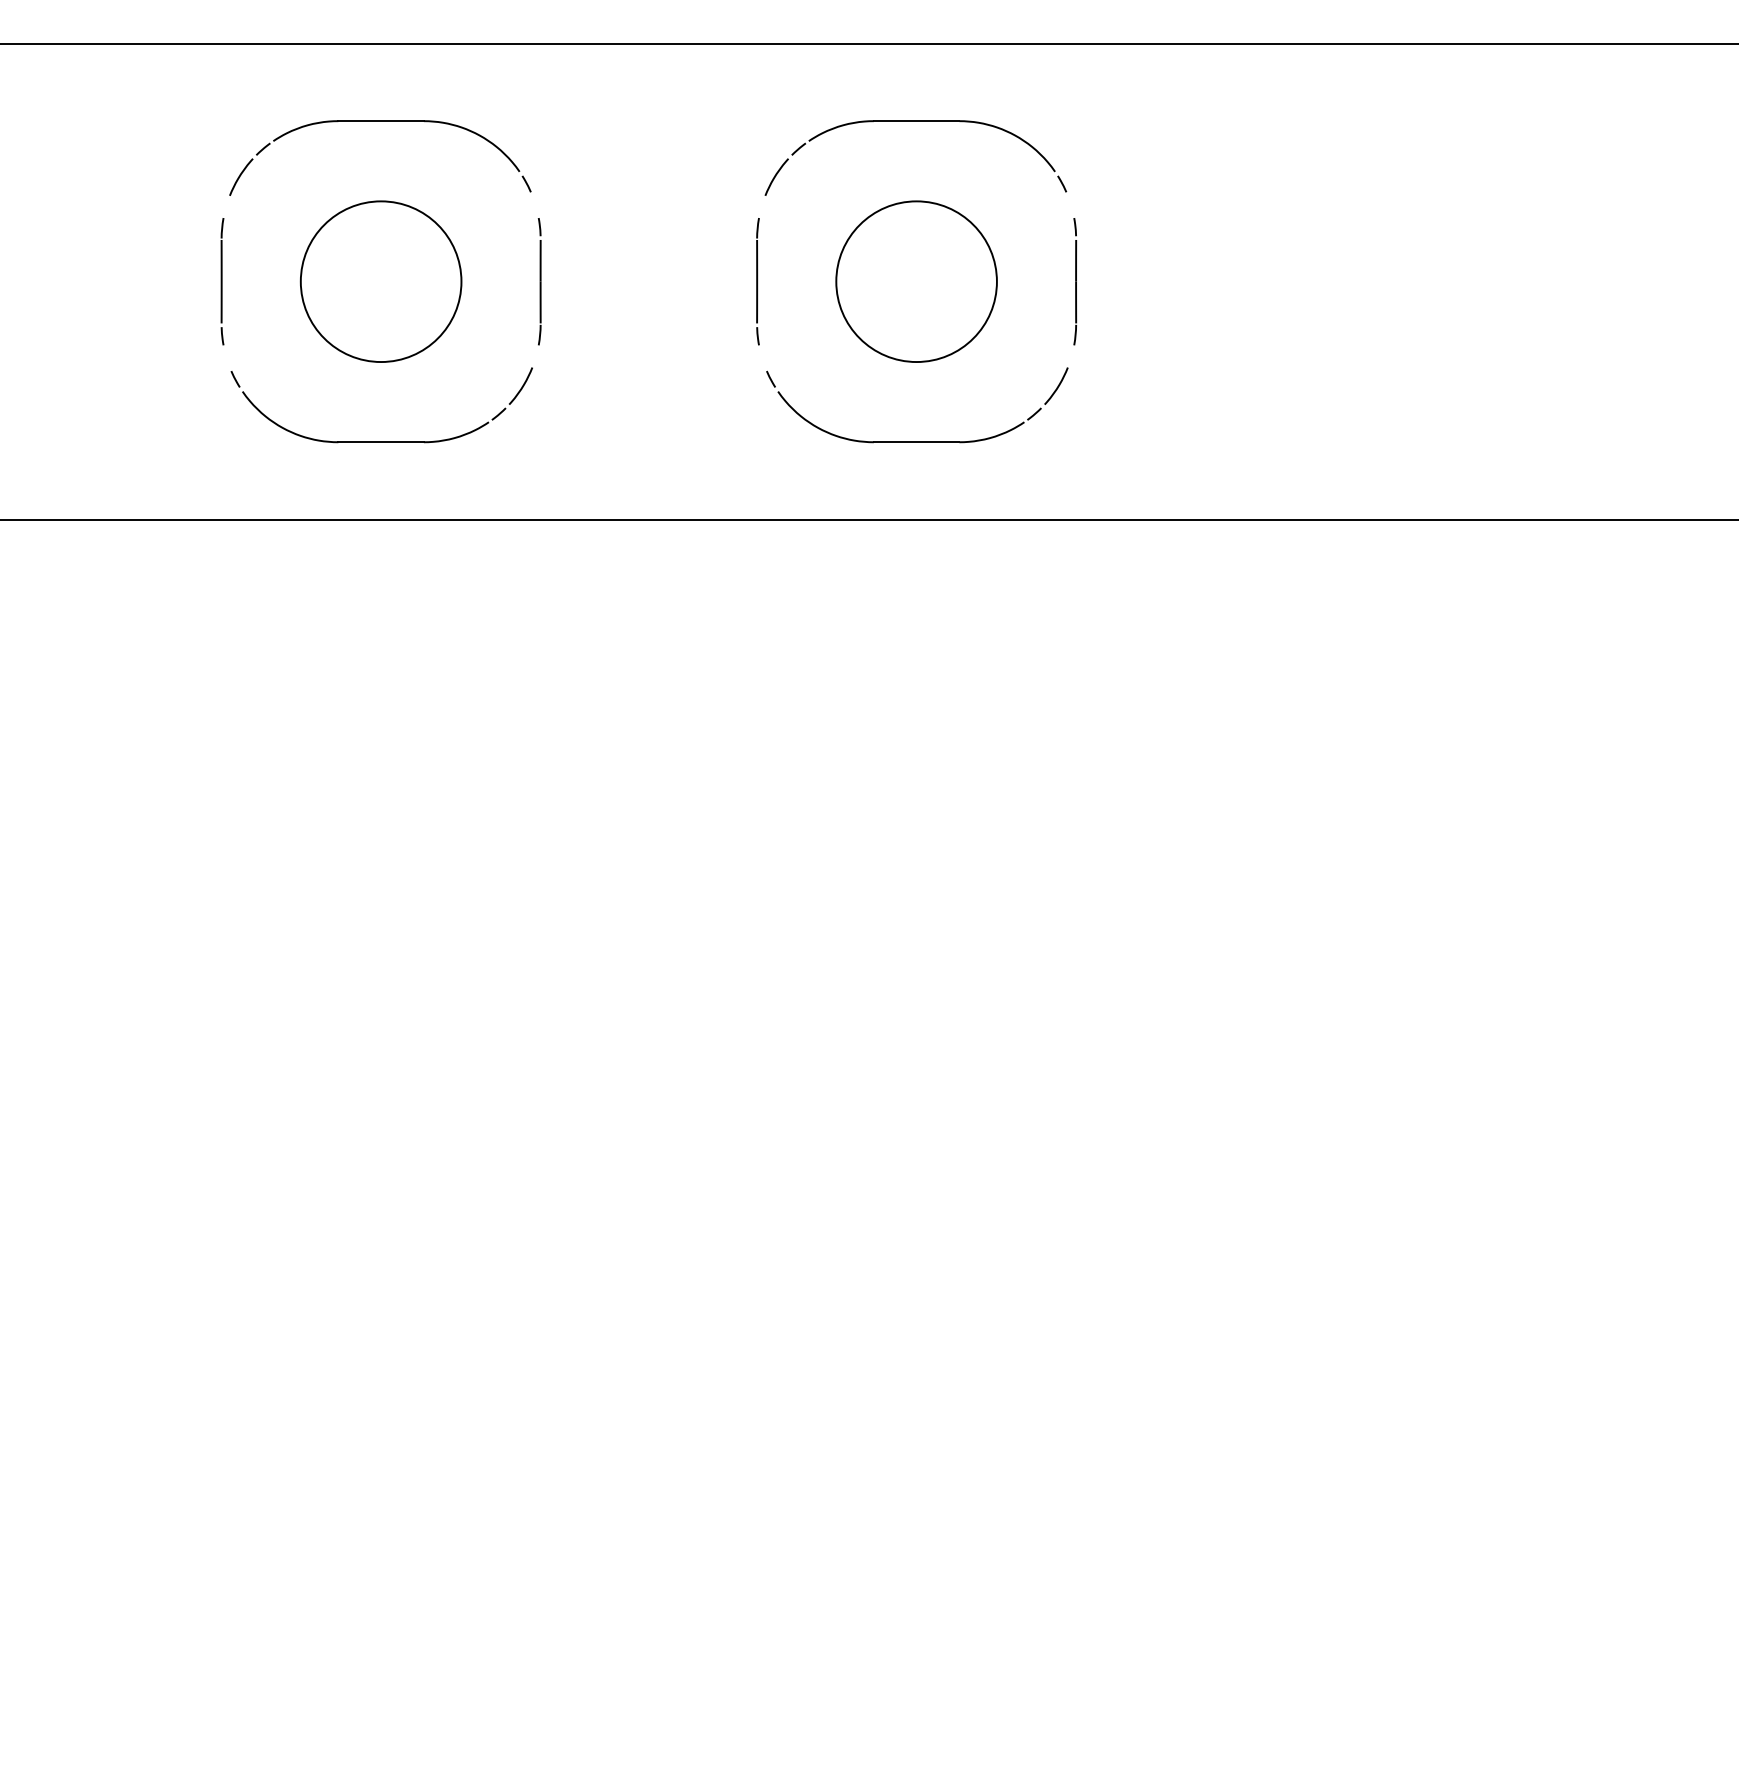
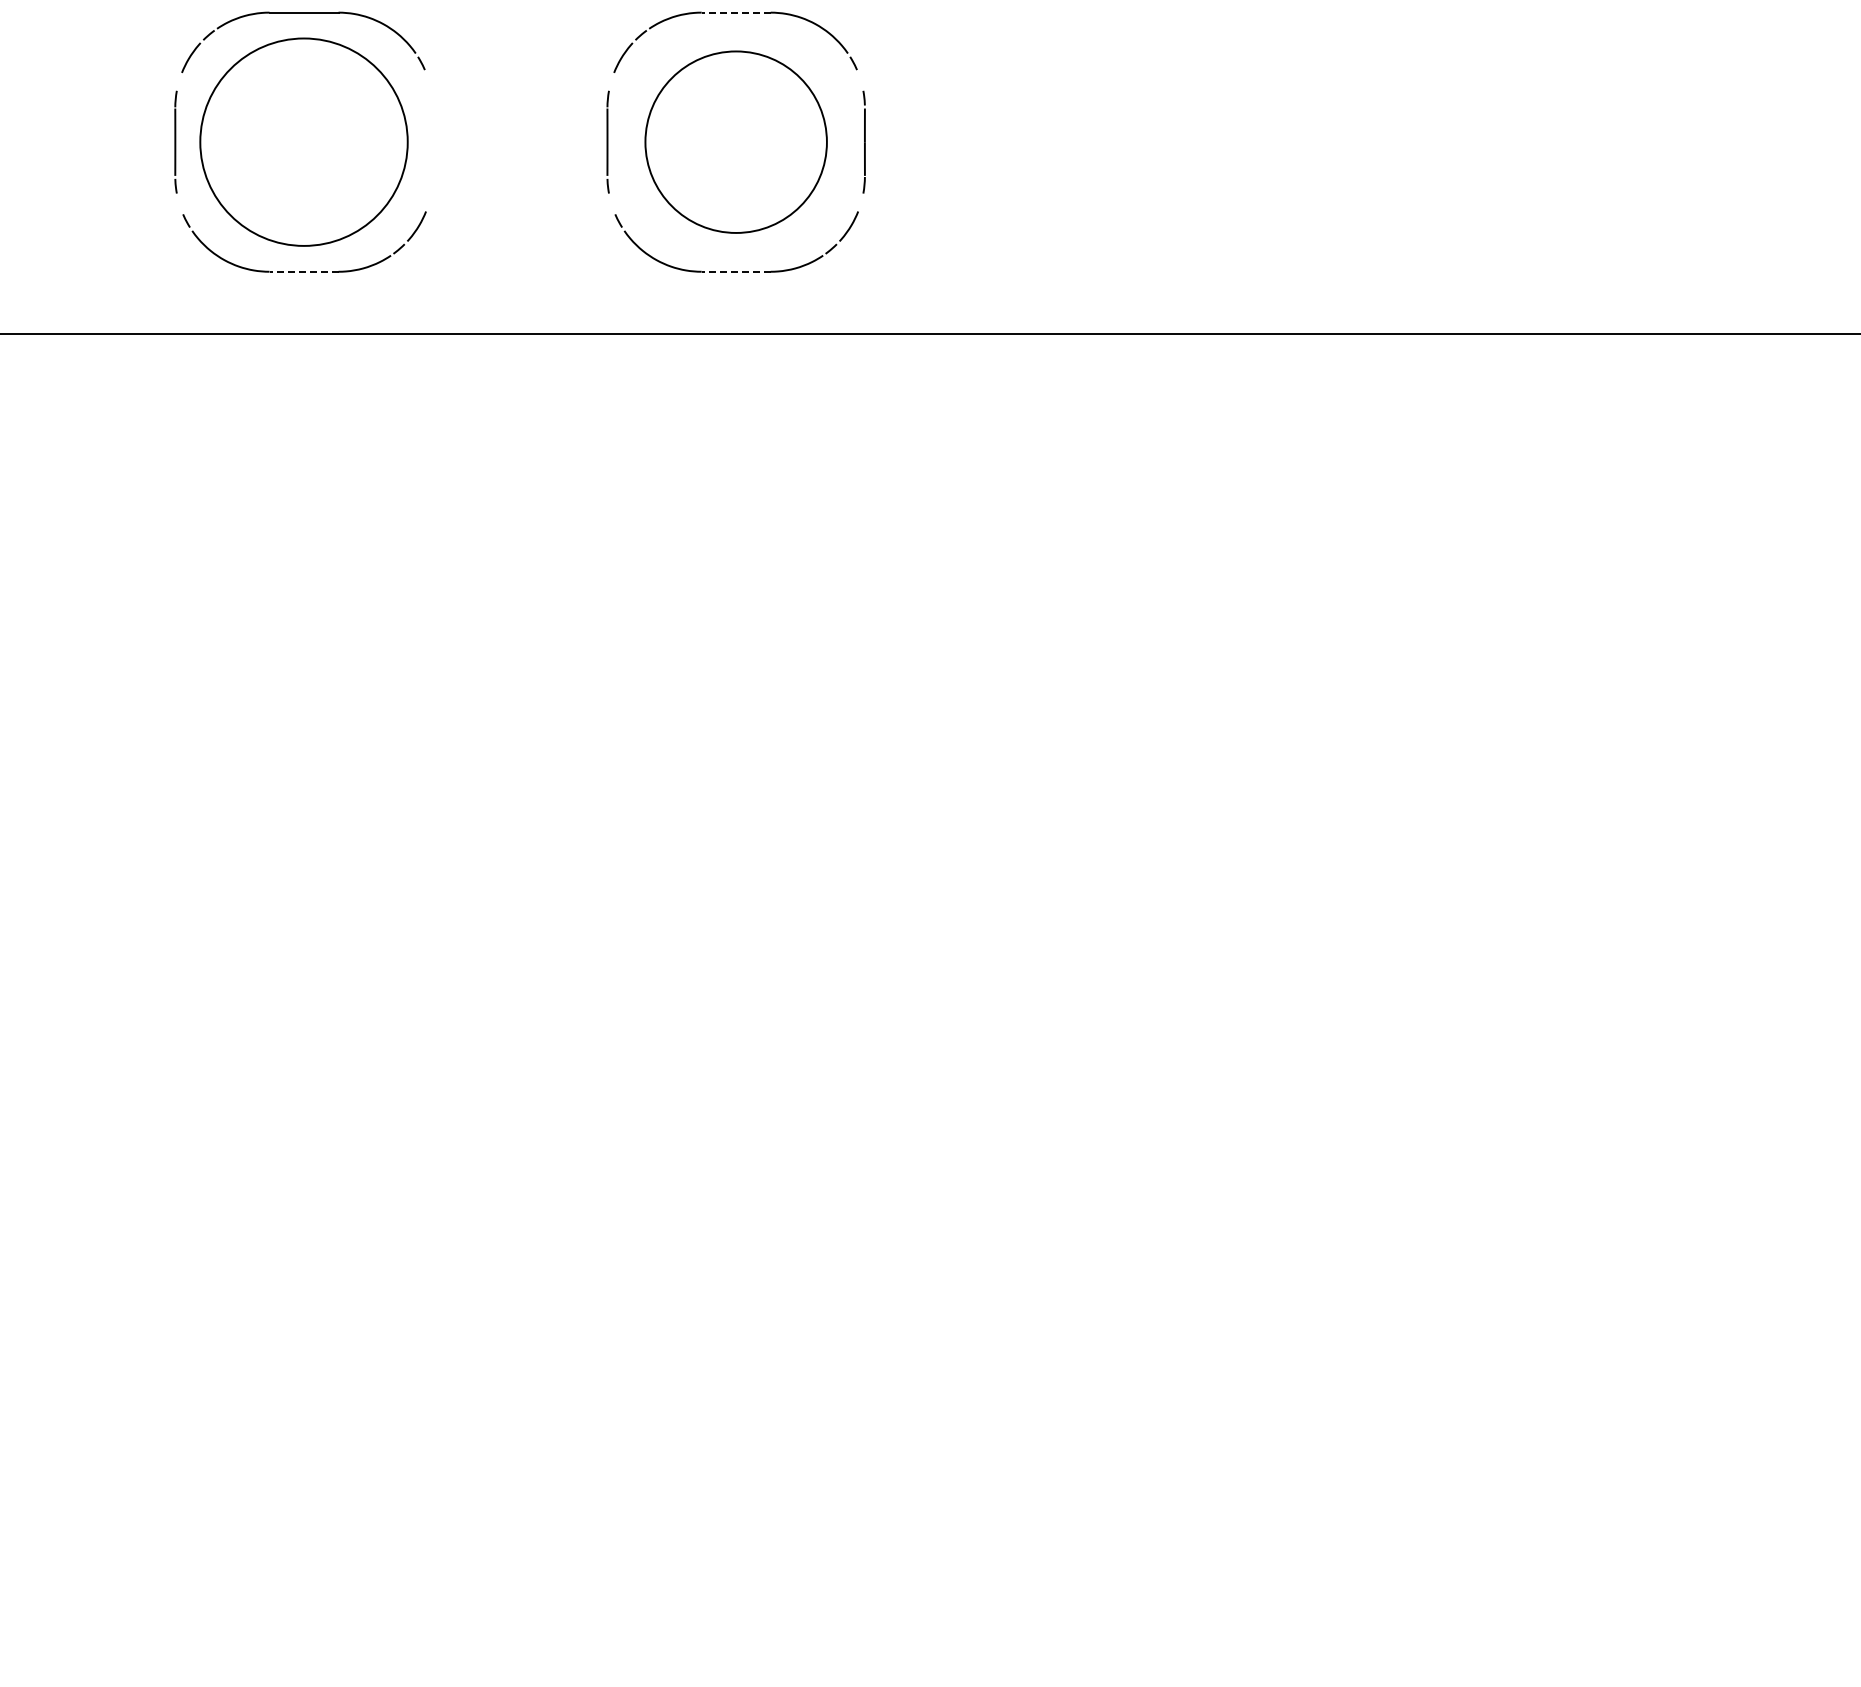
line: (917, 120) -> (736, 12), solid -> dashed
line: (539, 280) -> (431, 141), removed
circle: (380, 282) -> (303, 142), size x1.6
circle: (917, 282) -> (736, 142), size x1.4
line: (381, 441) -> (304, 271), solid -> dashed
line: (917, 441) -> (736, 271), solid -> dashed

